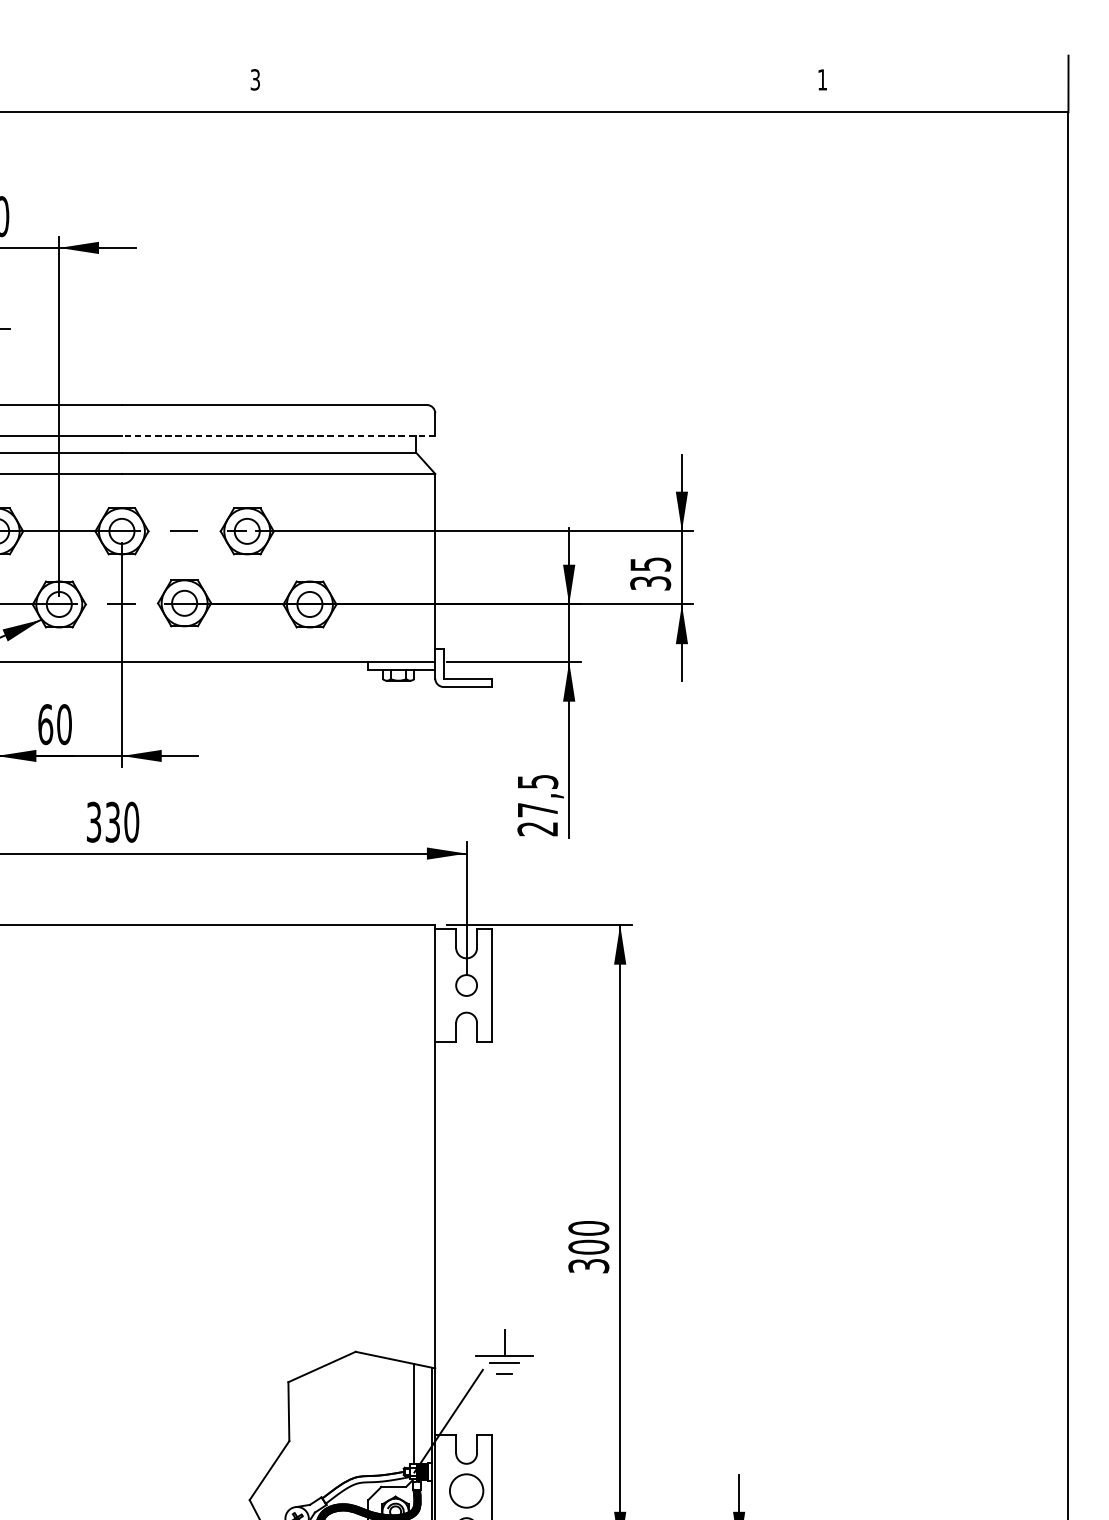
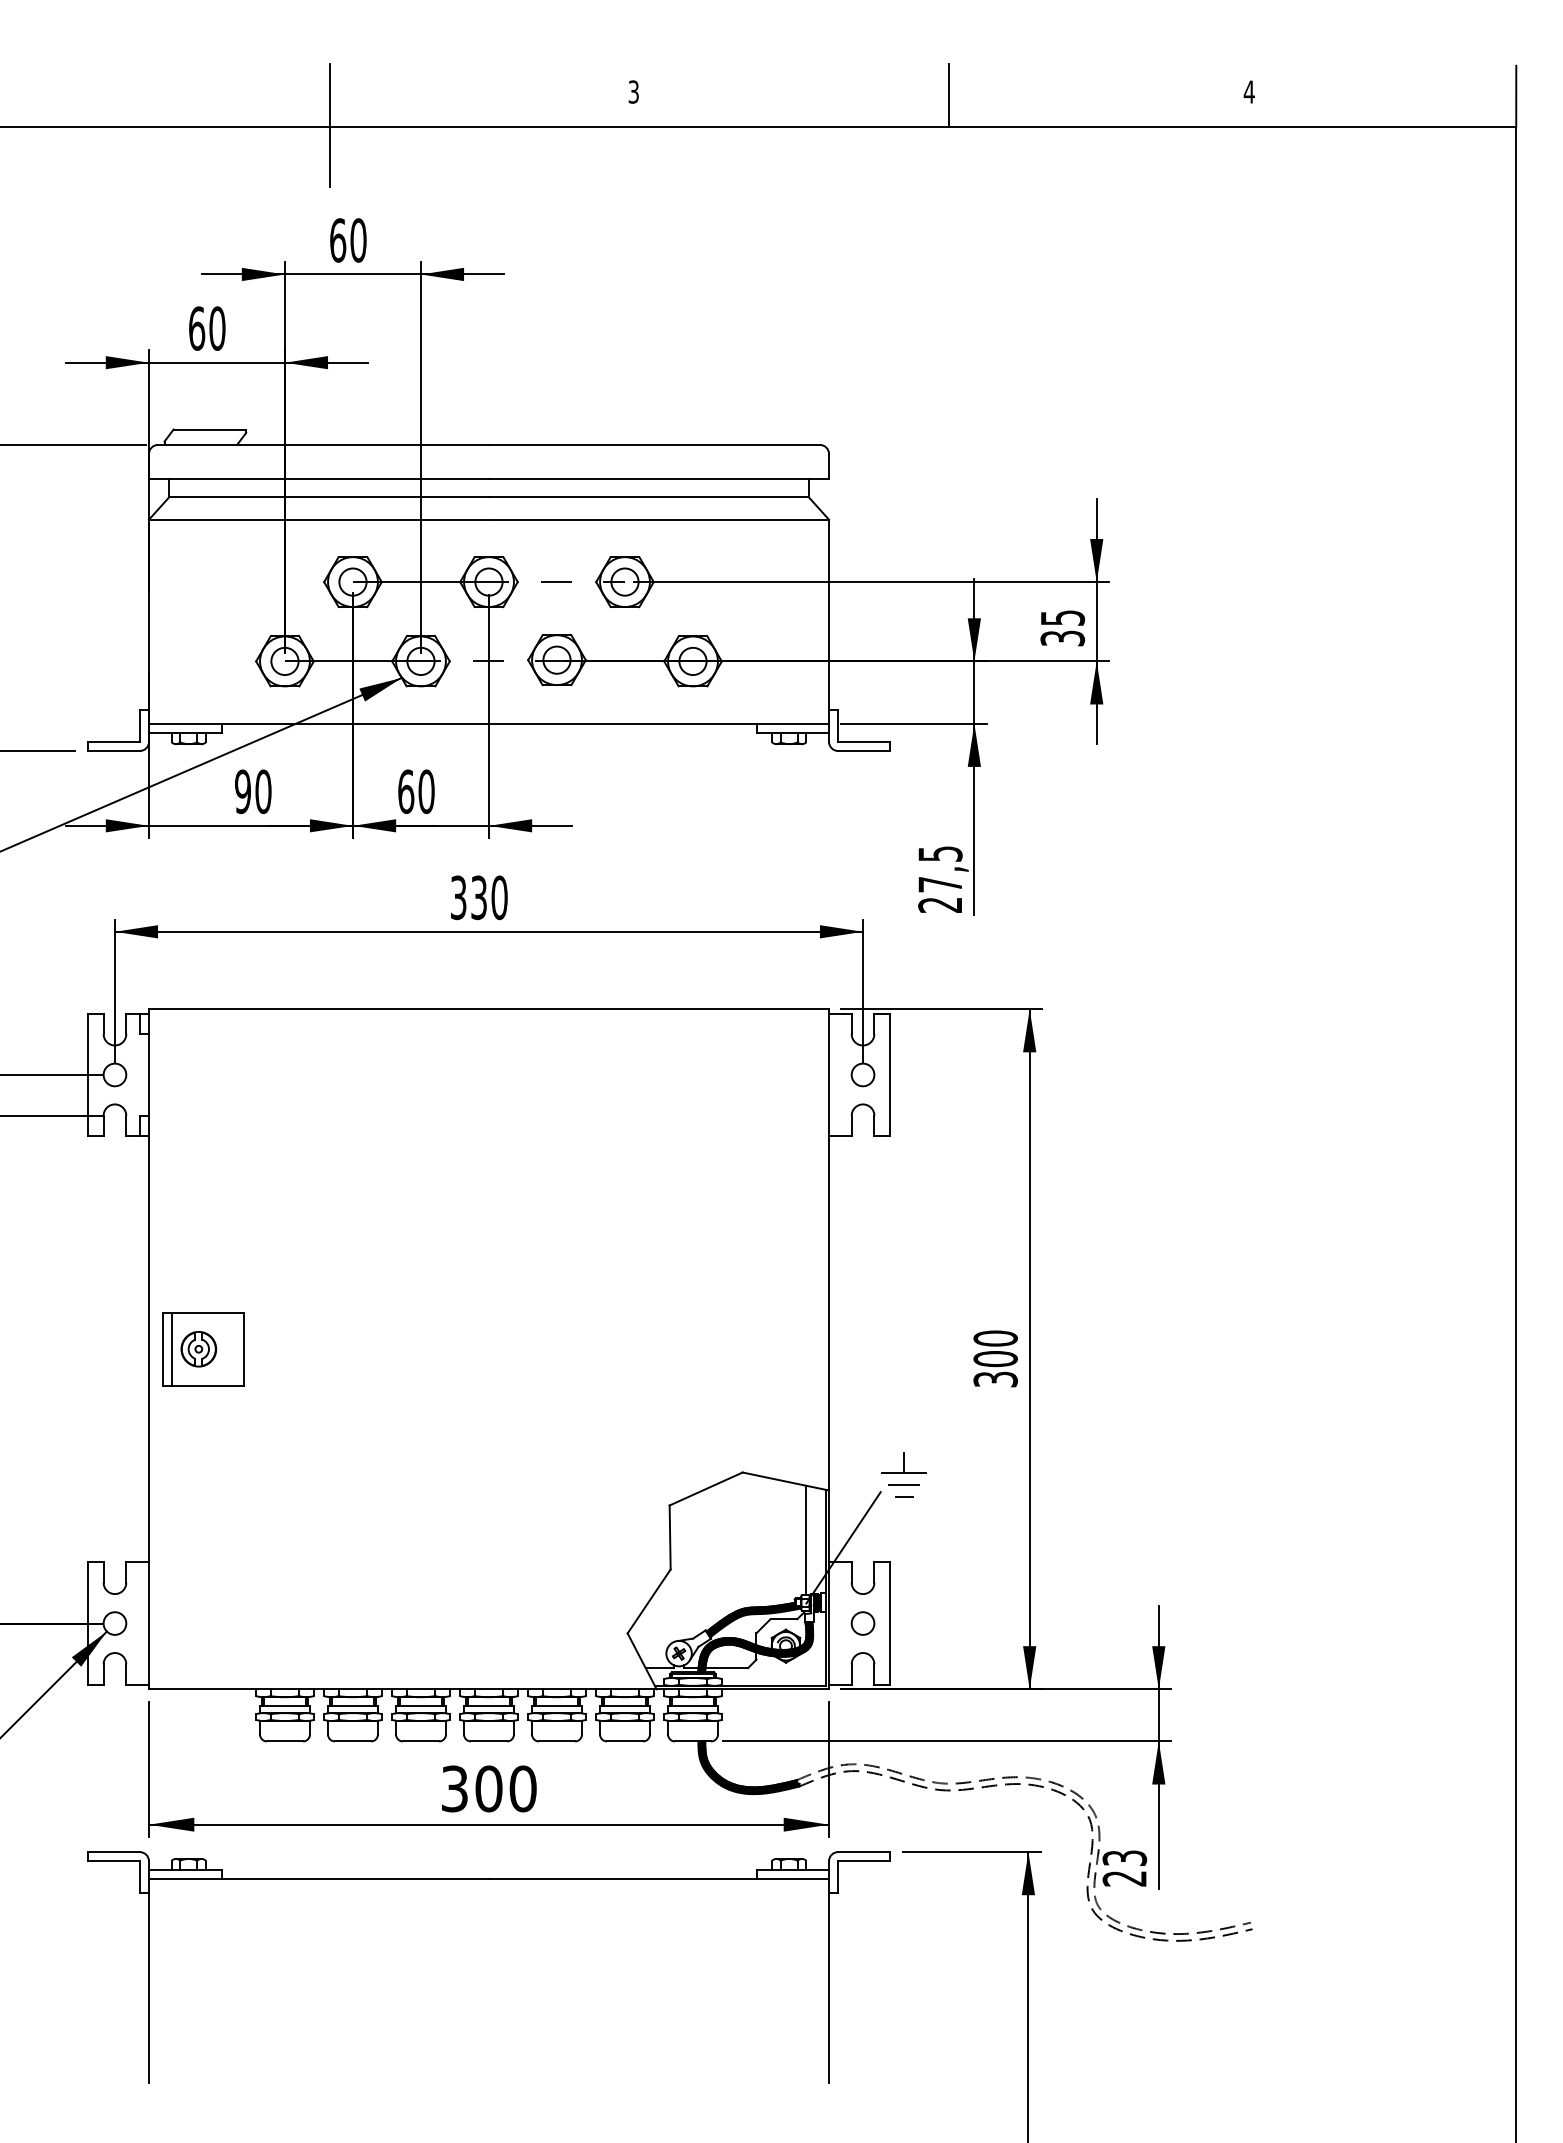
text: (821, 79) -> (1248, 91), 1 -> 4
line: (545, 83) -> (948, 95), added
line: (278, 435) -> (658, 478), dashed -> solid
part: (503, 1342) -> (903, 1462), size x0.71
fill: (365, 1487) -> (753, 1619), added
circle: (466, 1490) -> (862, 1623), size x0.62

